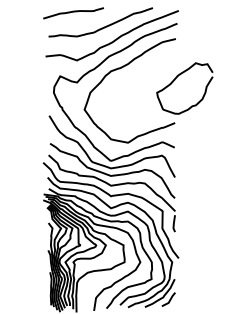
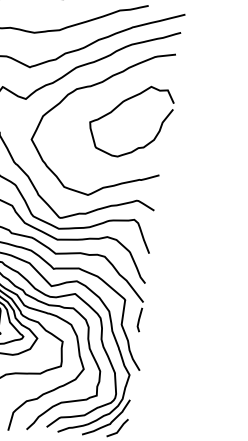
curve: (175, 80) -> (118, 107), moved

